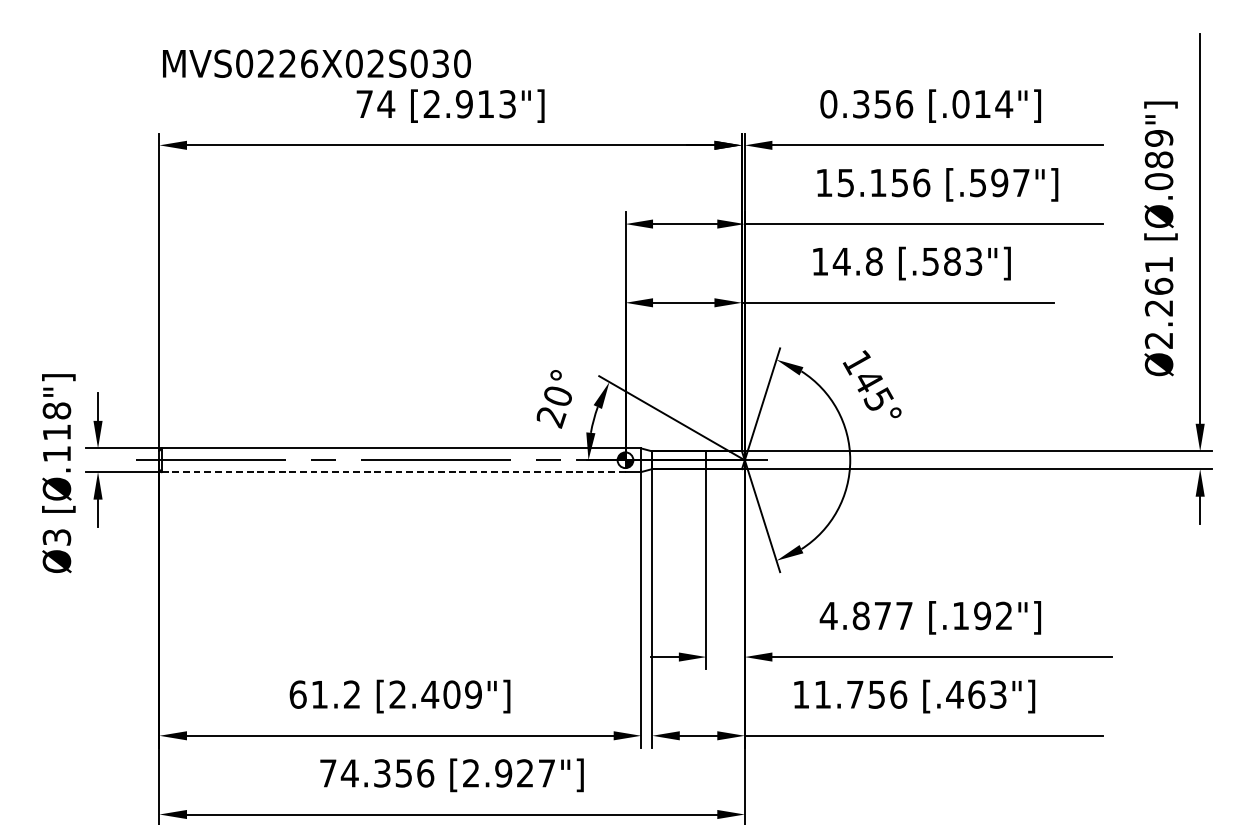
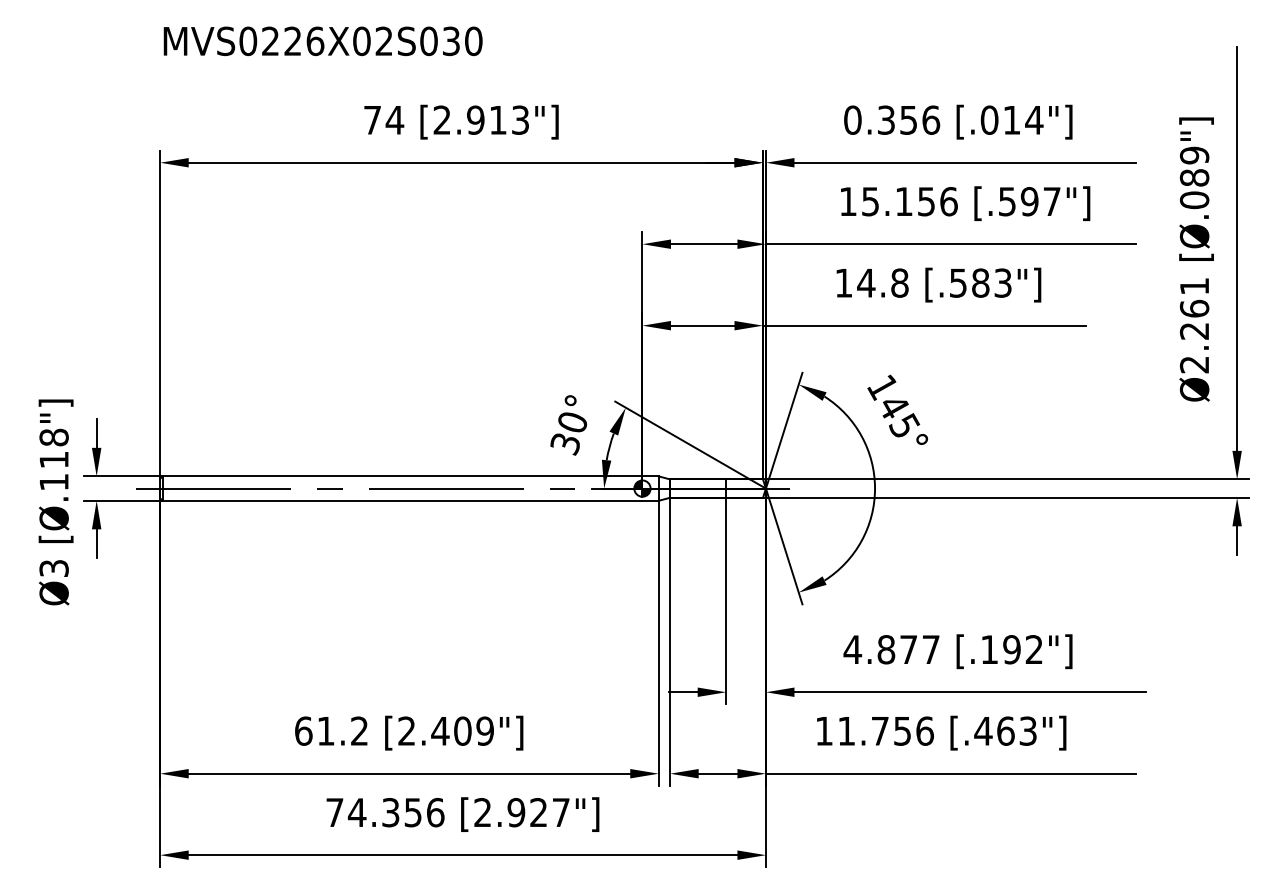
text: (316, 63) -> (322, 41), moved
text: (551, 417) -> (565, 444), 20° -> 30°
line: (393, 471) -> (402, 500), dashed -> solid

